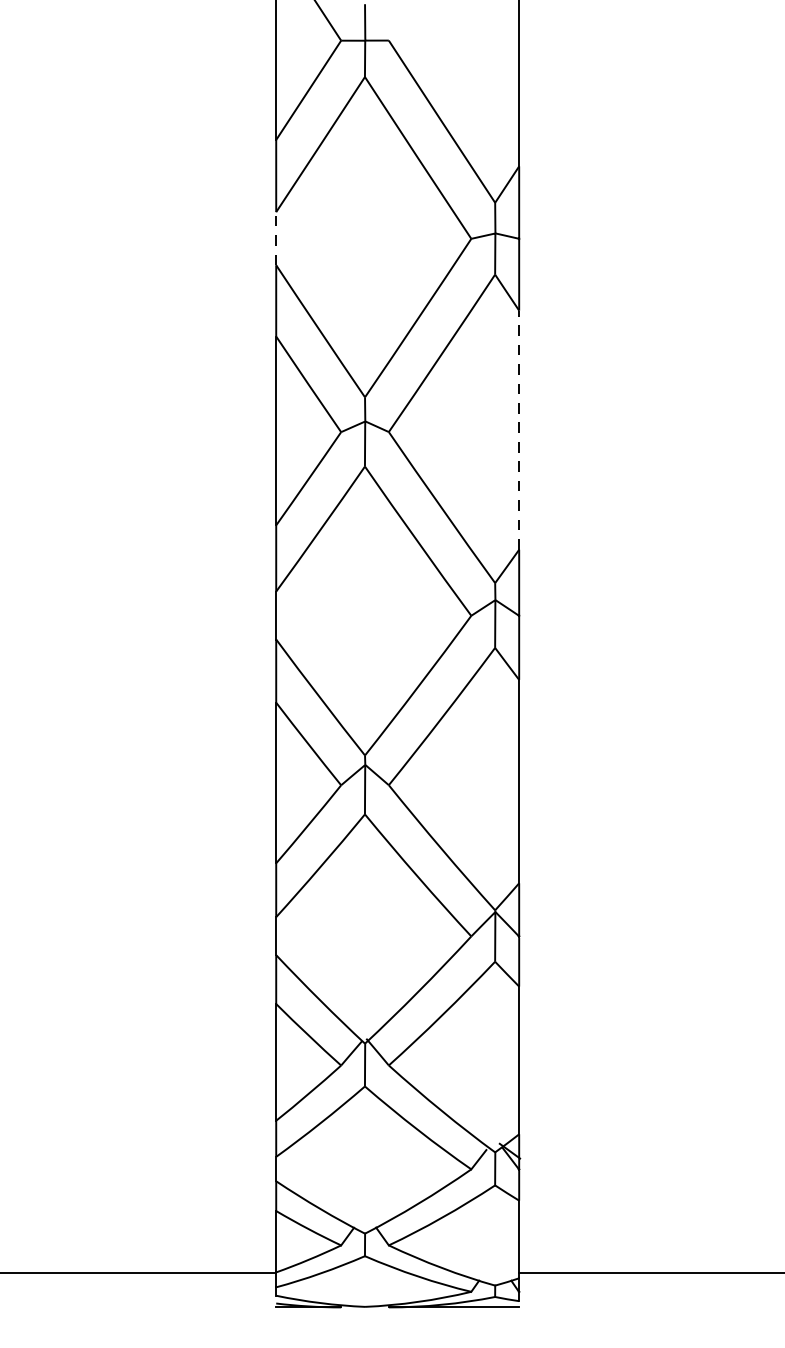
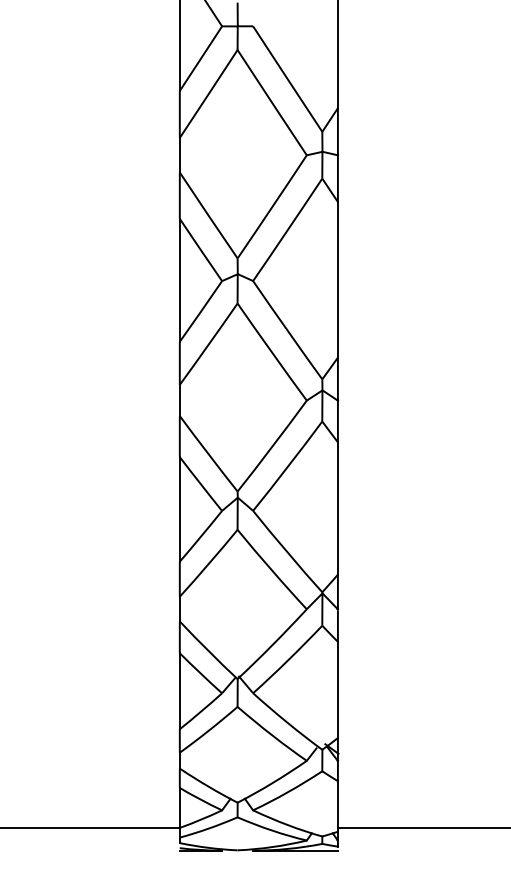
line: (275, 237) -> (179, 154), dashed -> solid
line: (518, 429) -> (337, 279), dashed -> solid

